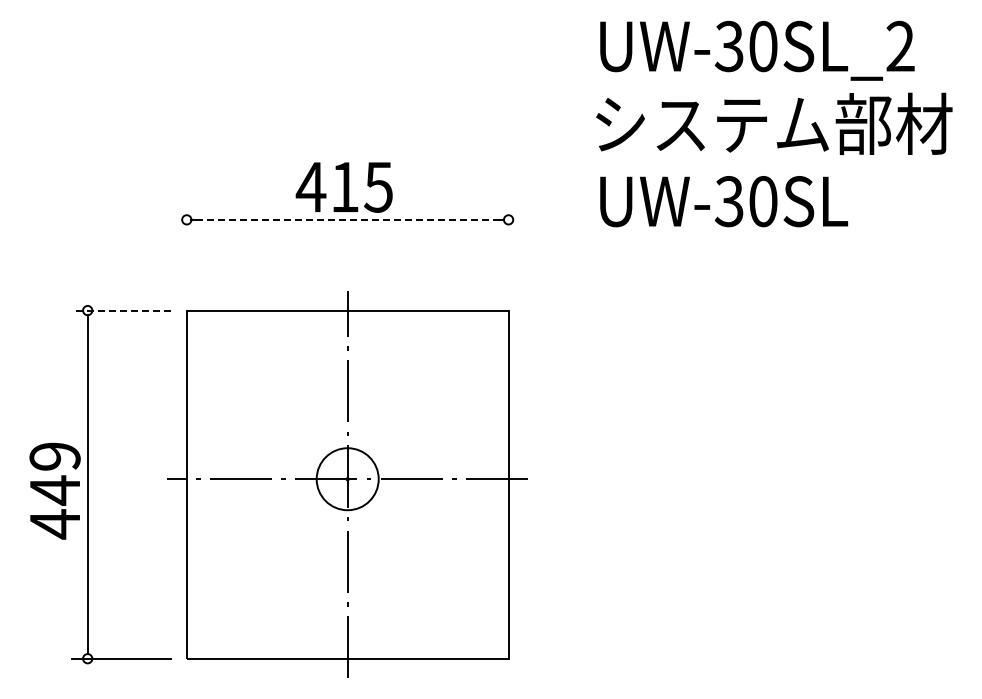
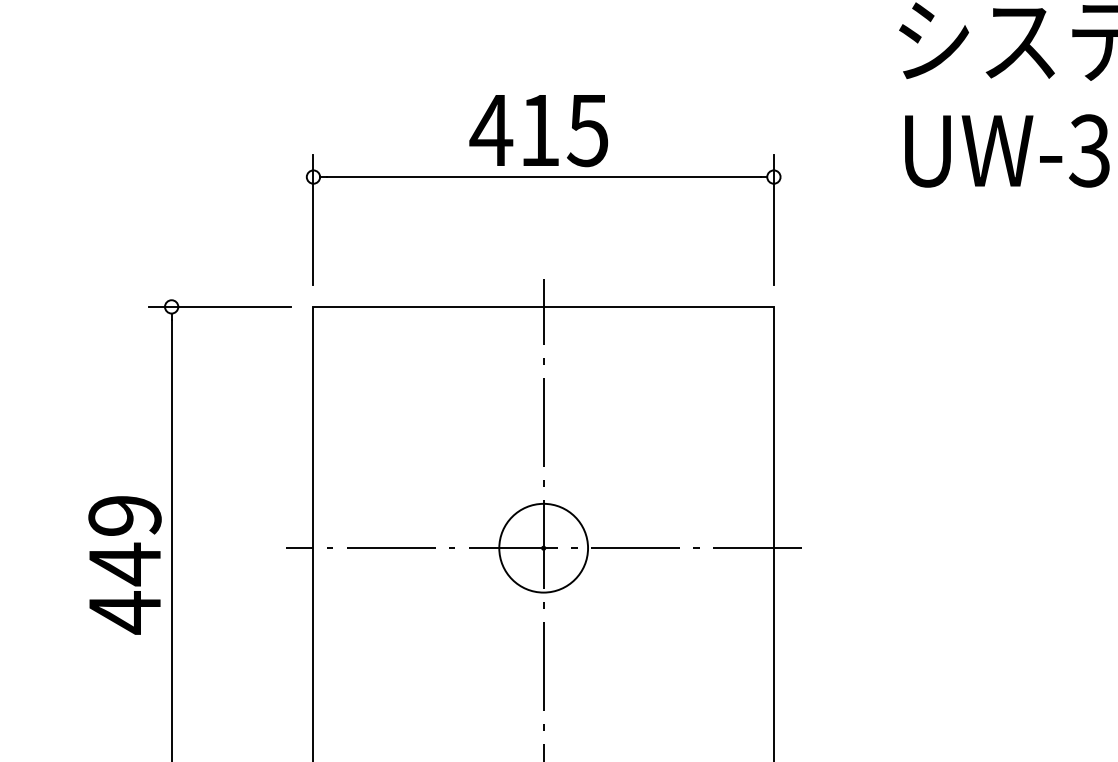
line: (347, 219) -> (543, 176), dashed -> solid
line: (186, 249) -> (313, 219), added
line: (508, 249) -> (773, 219), added
line: (121, 310) -> (220, 306), dashed -> solid

